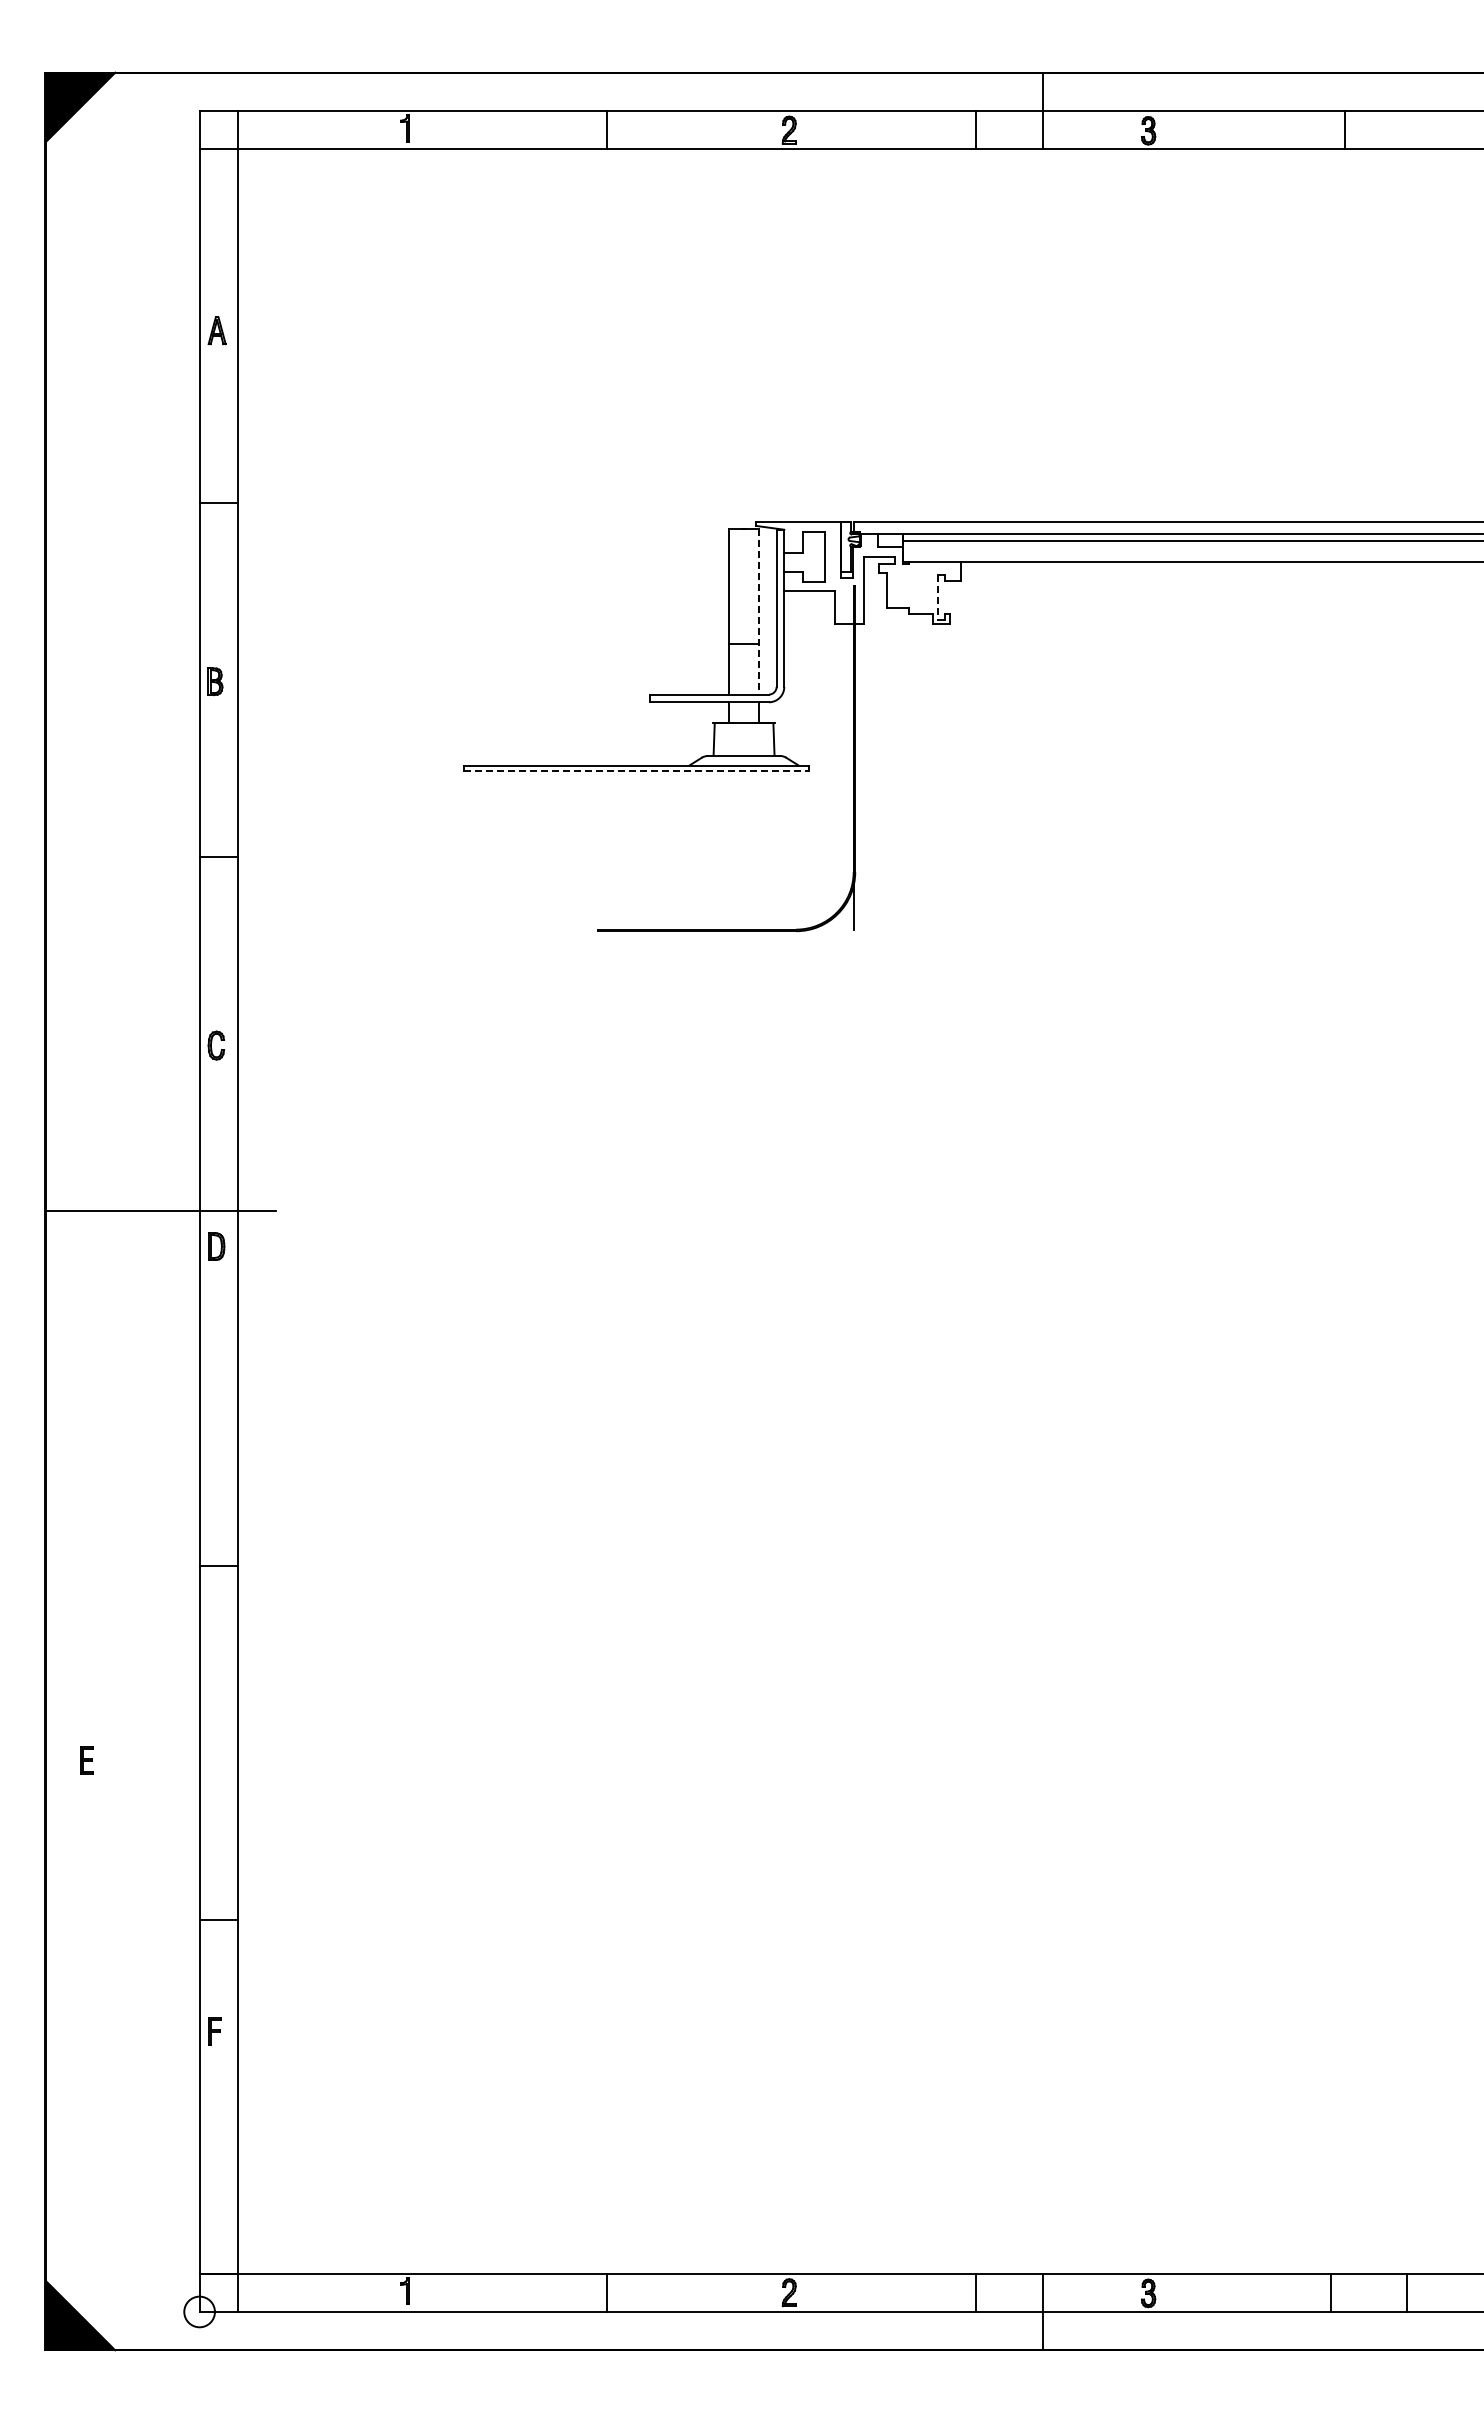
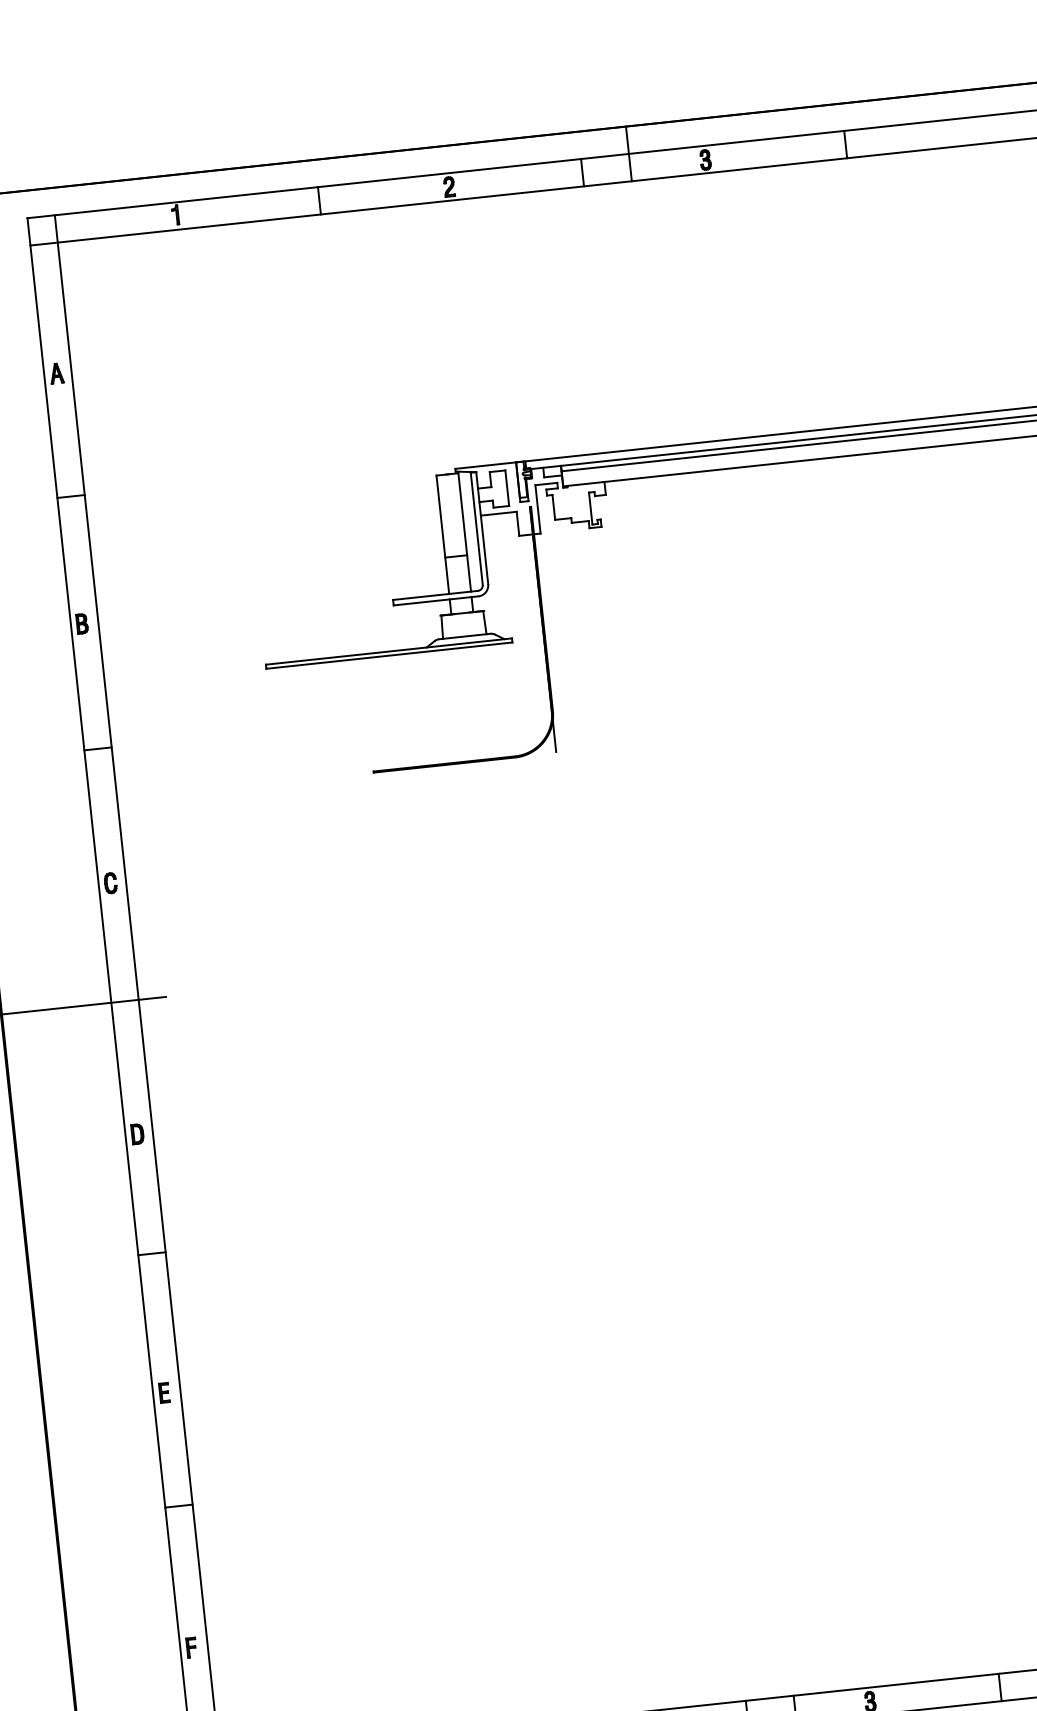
line: (937, 597) -> (590, 508), dashed -> solid
line: (759, 612) -> (464, 533), dashed -> solid
line: (636, 771) -> (389, 655), dashed -> solid
part: (216, 1246) -> (137, 1134), moved
part: (86, 1760) -> (163, 1393), moved
part: (214, 2031) -> (190, 1647), moved

